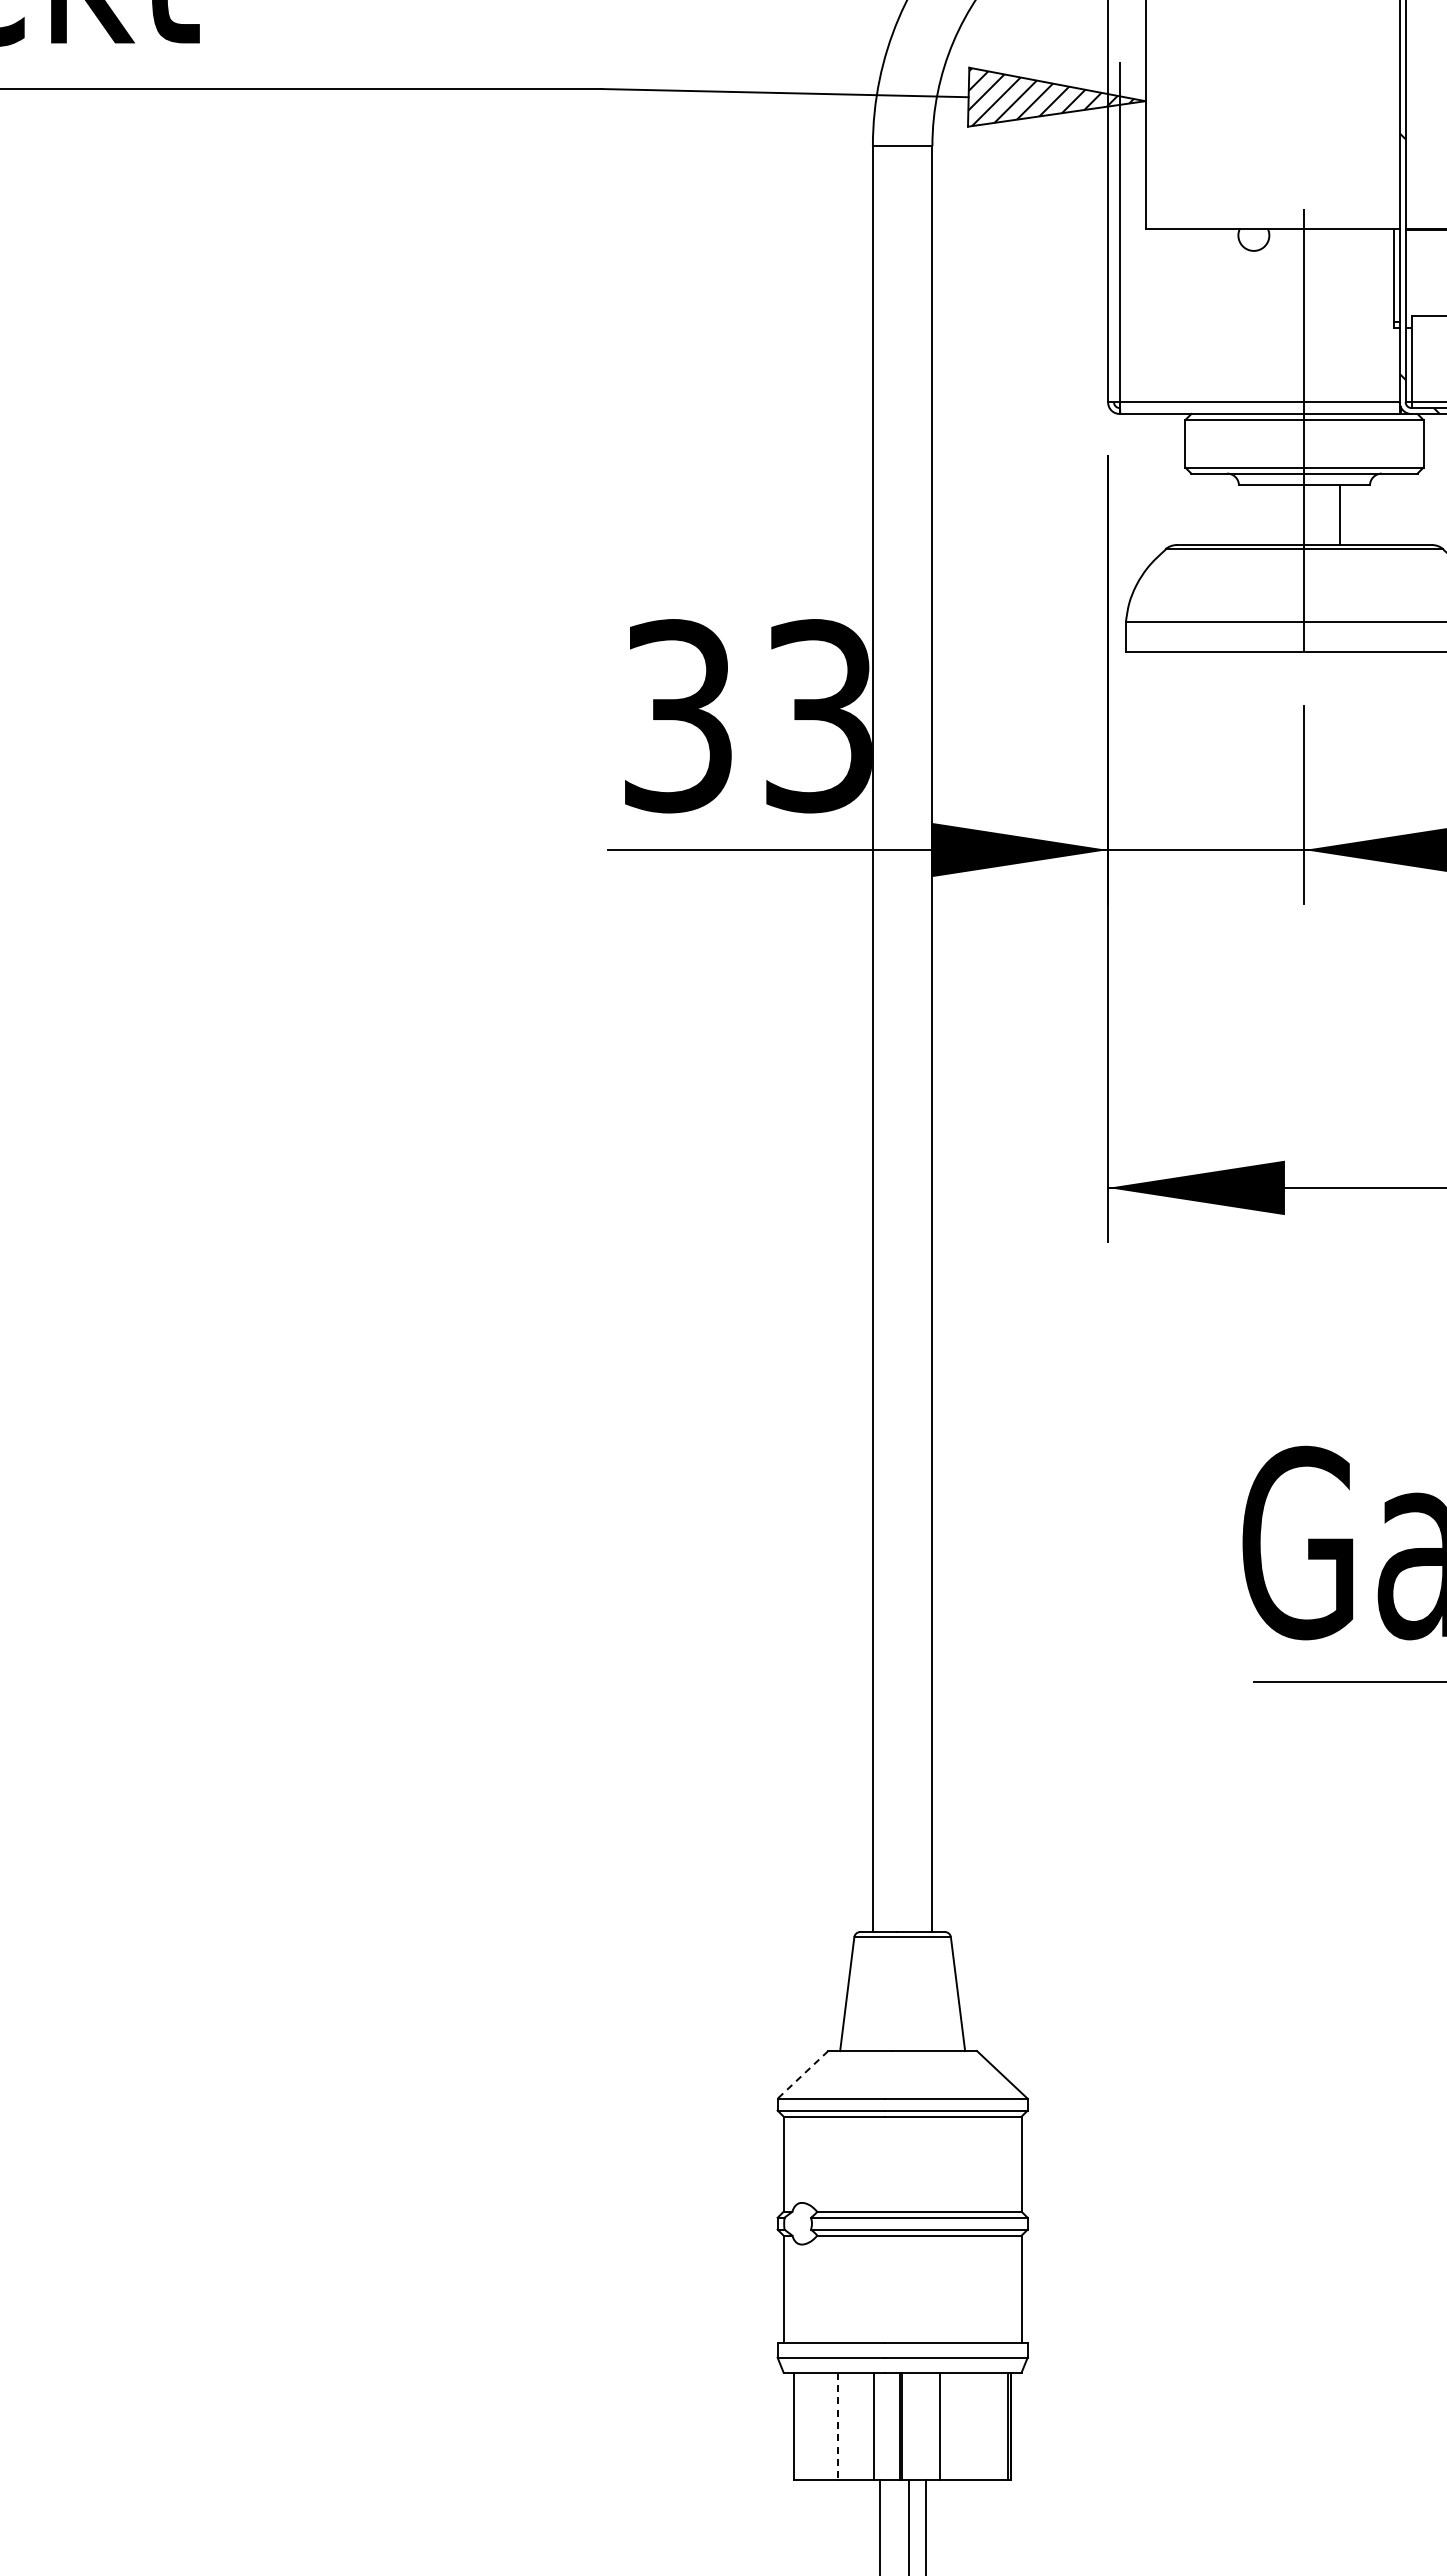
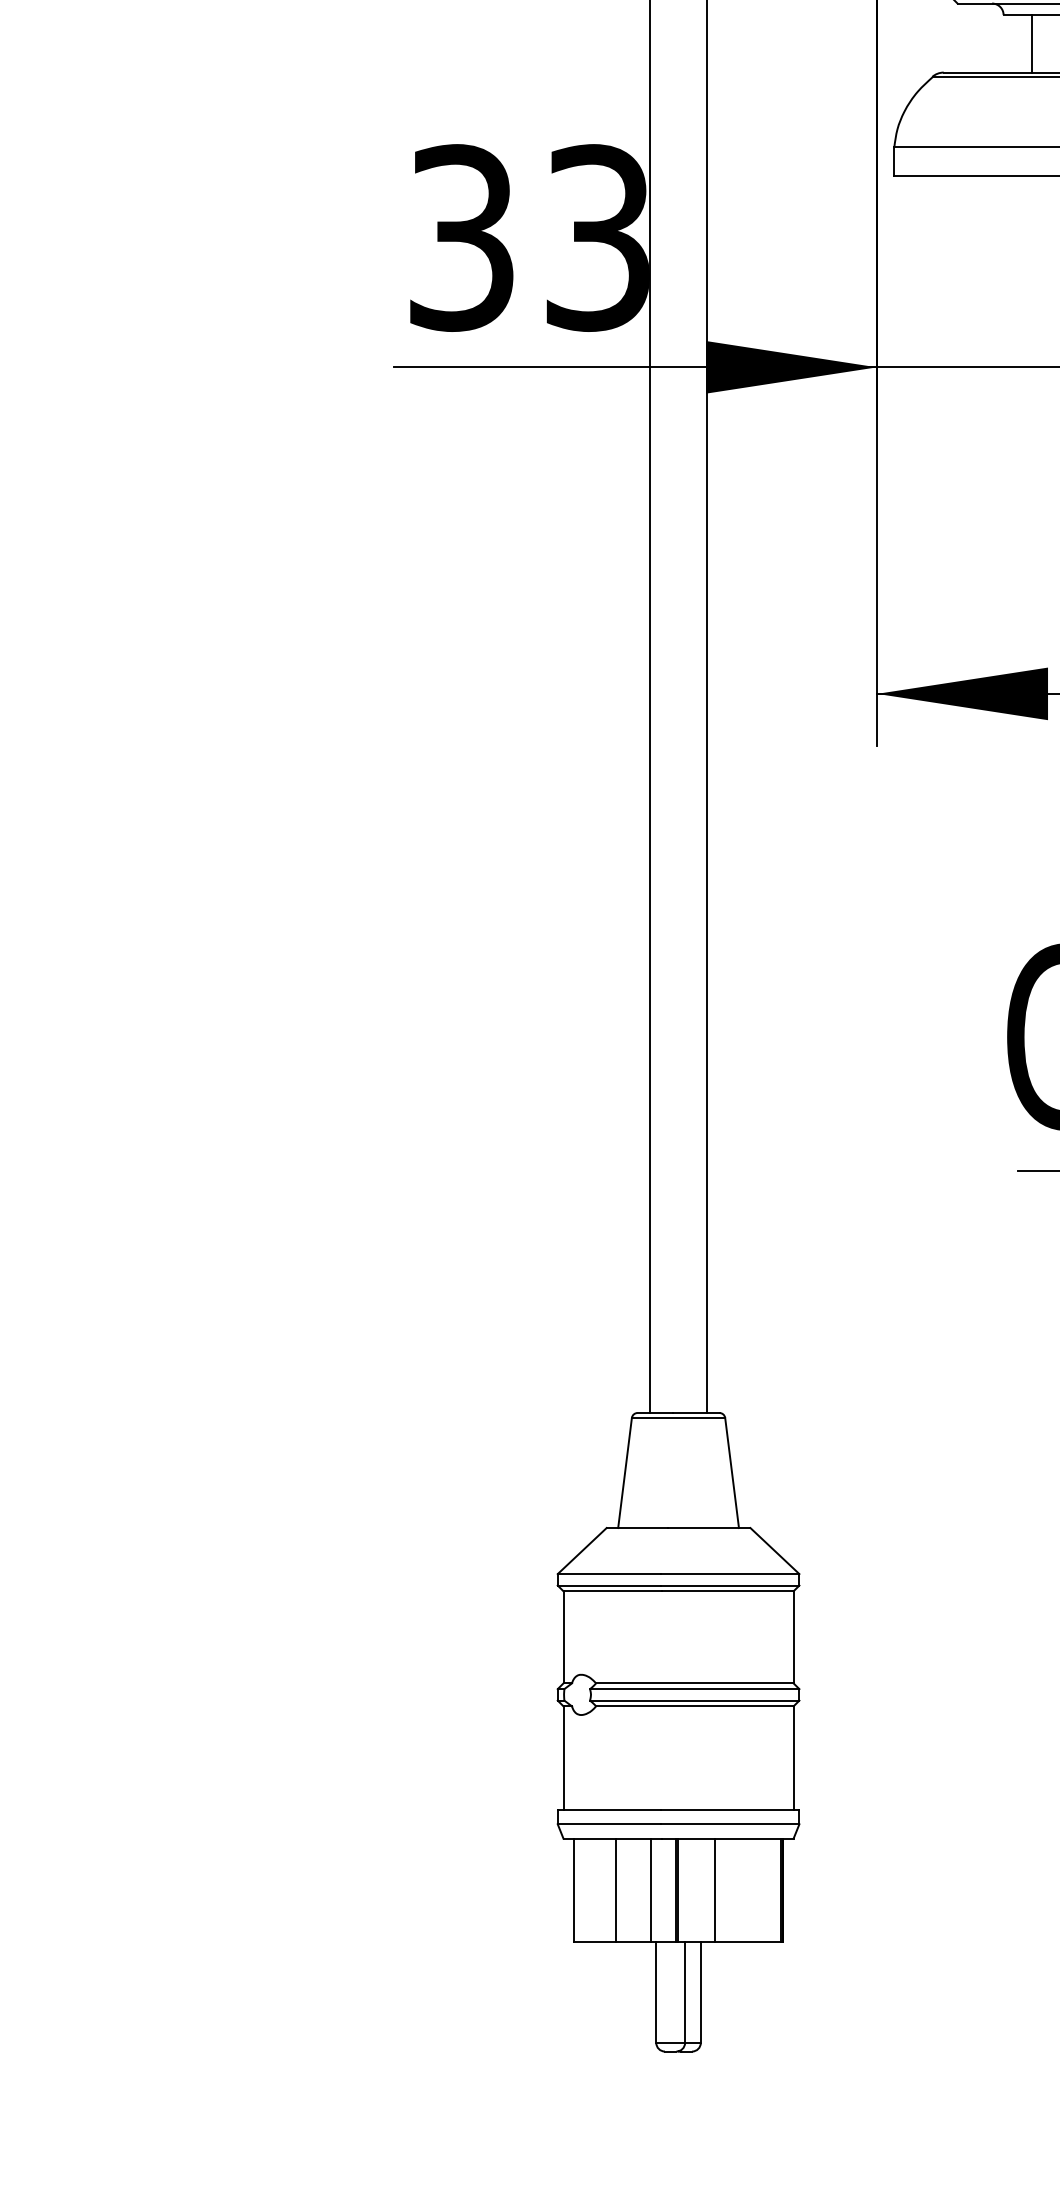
line: (1268, 515) -> (1032, 44), added
line: (802, 2074) -> (581, 1550), dashed -> solid
line: (837, 2426) -> (615, 1890), dashed -> solid

